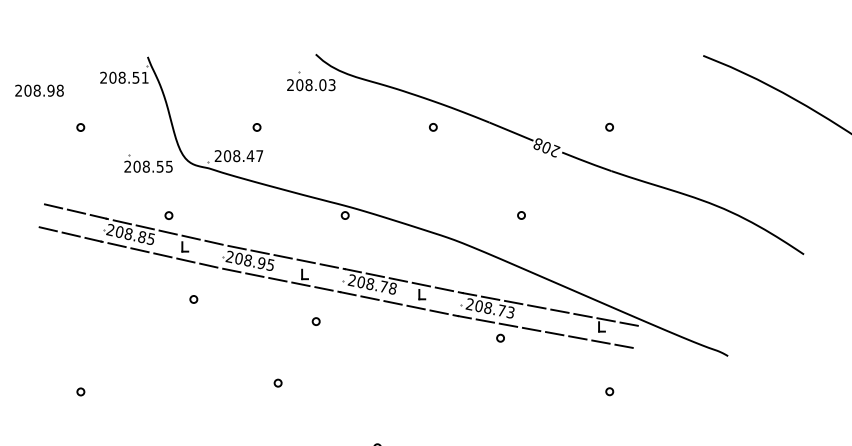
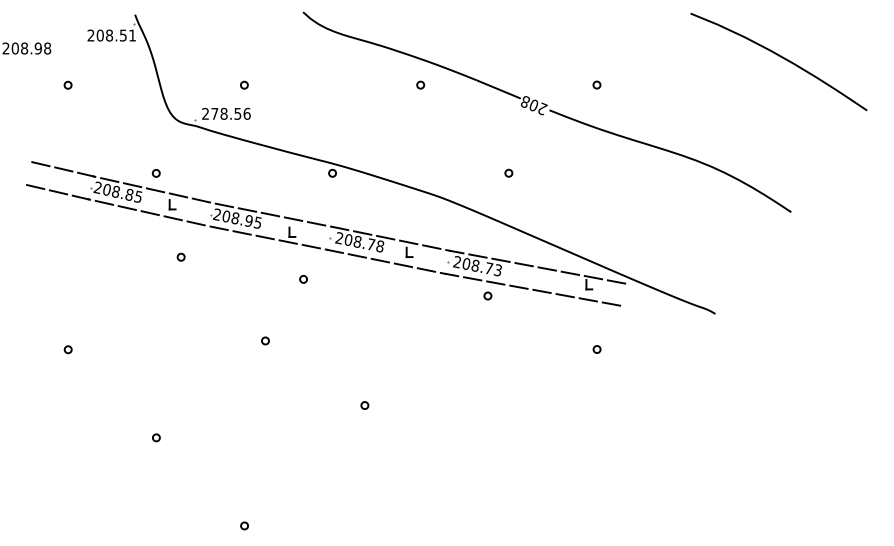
part: (311, 80) -> (298, 38), removed
text: (243, 155) -> (230, 113), 208.47 -> 278.56
part: (148, 163) -> (135, 121), removed

